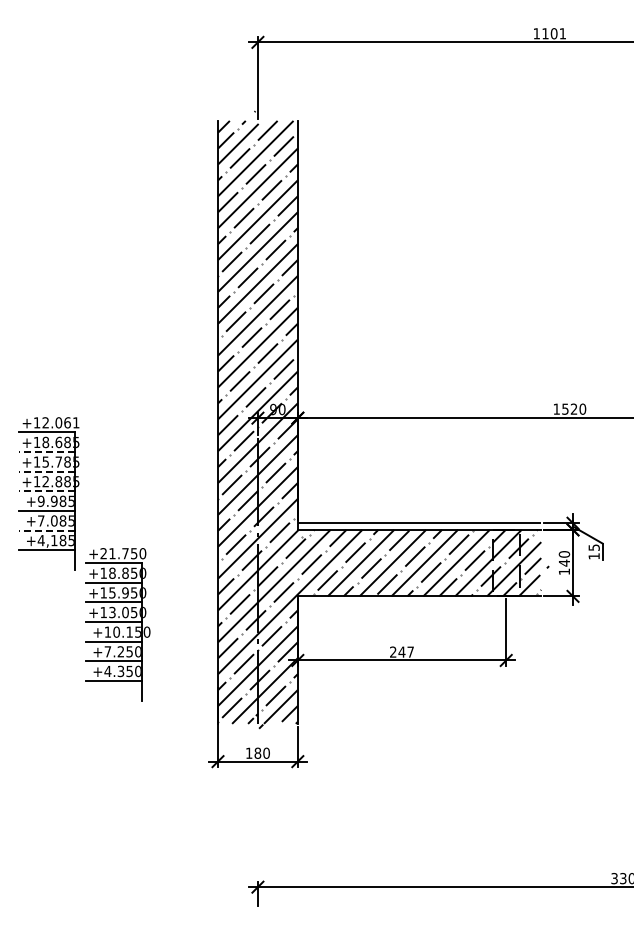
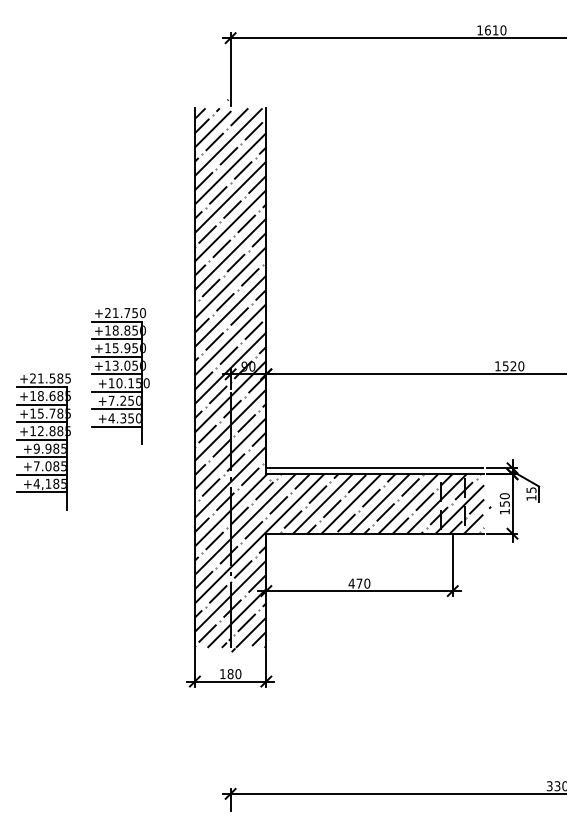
text: (554, 33) -> (495, 30), 1101 -> 1610
text: (56, 422) -> (50, 378), +12.061 -> +21.585
line: (46, 452) -> (41, 405), dashed -> solid
line: (46, 471) -> (41, 422), dashed -> solid
line: (46, 491) -> (41, 439), dashed -> solid
line: (46, 530) -> (41, 474), dashed -> solid
text: (564, 562) -> (504, 503), 140 -> 150
part: (117, 624) -> (120, 376), moved
text: (401, 651) -> (359, 583), 247 -> 470

